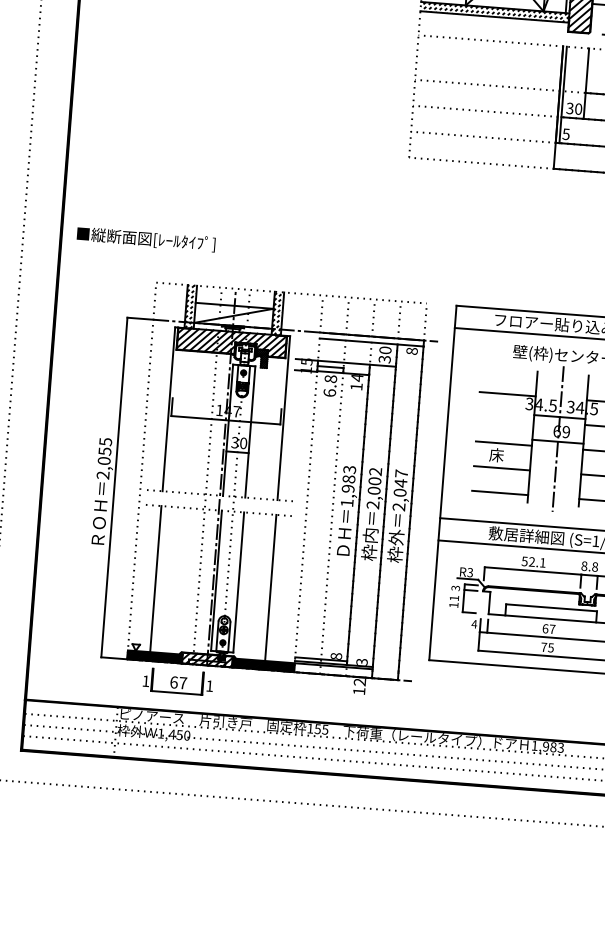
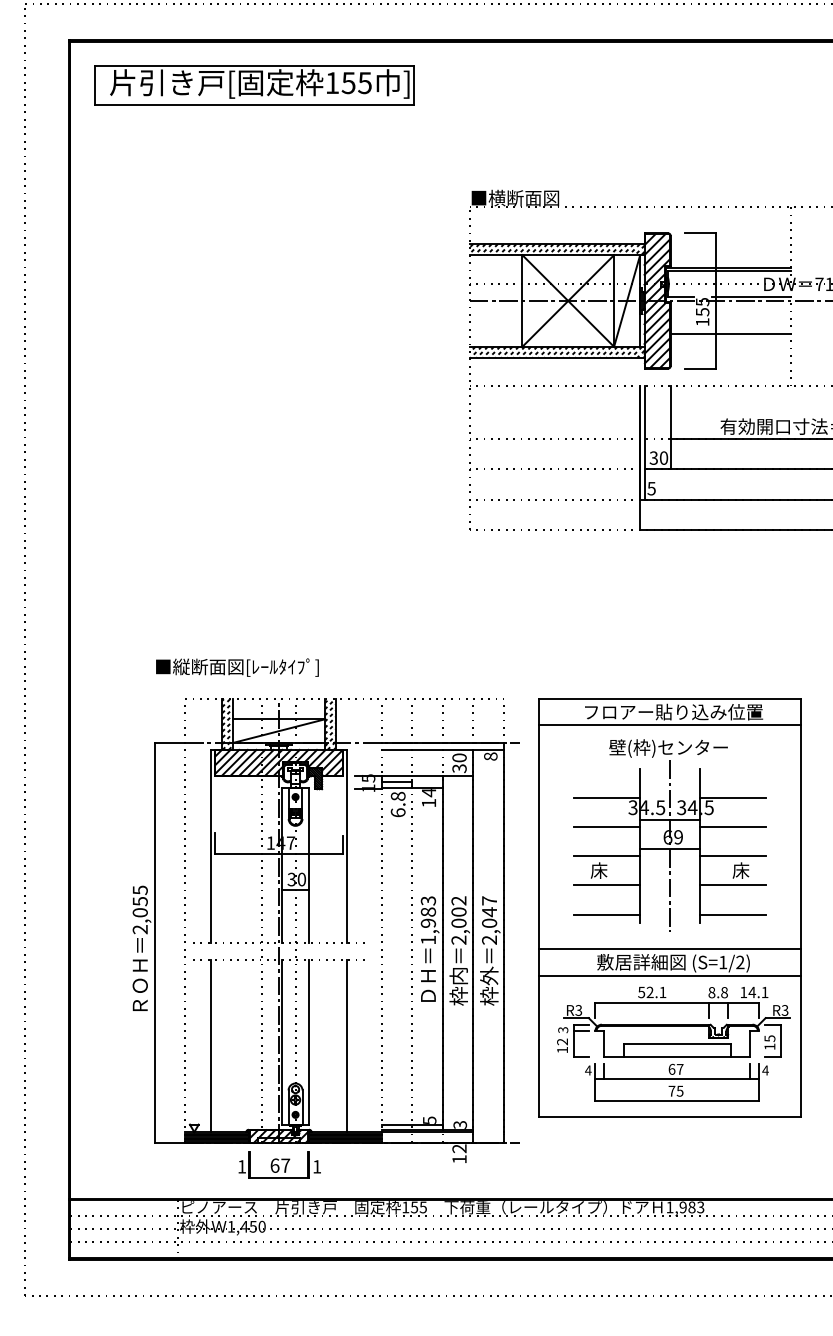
text: (146, 239) -> (237, 667), moved
line: (505, 419) -> (606, 827), added
text: (454, 597) -> (562, 1041), 11 -> 12
text: (336, 655) -> (429, 1119), 8 -> 5
part: (177, 681) -> (279, 1164), moved

